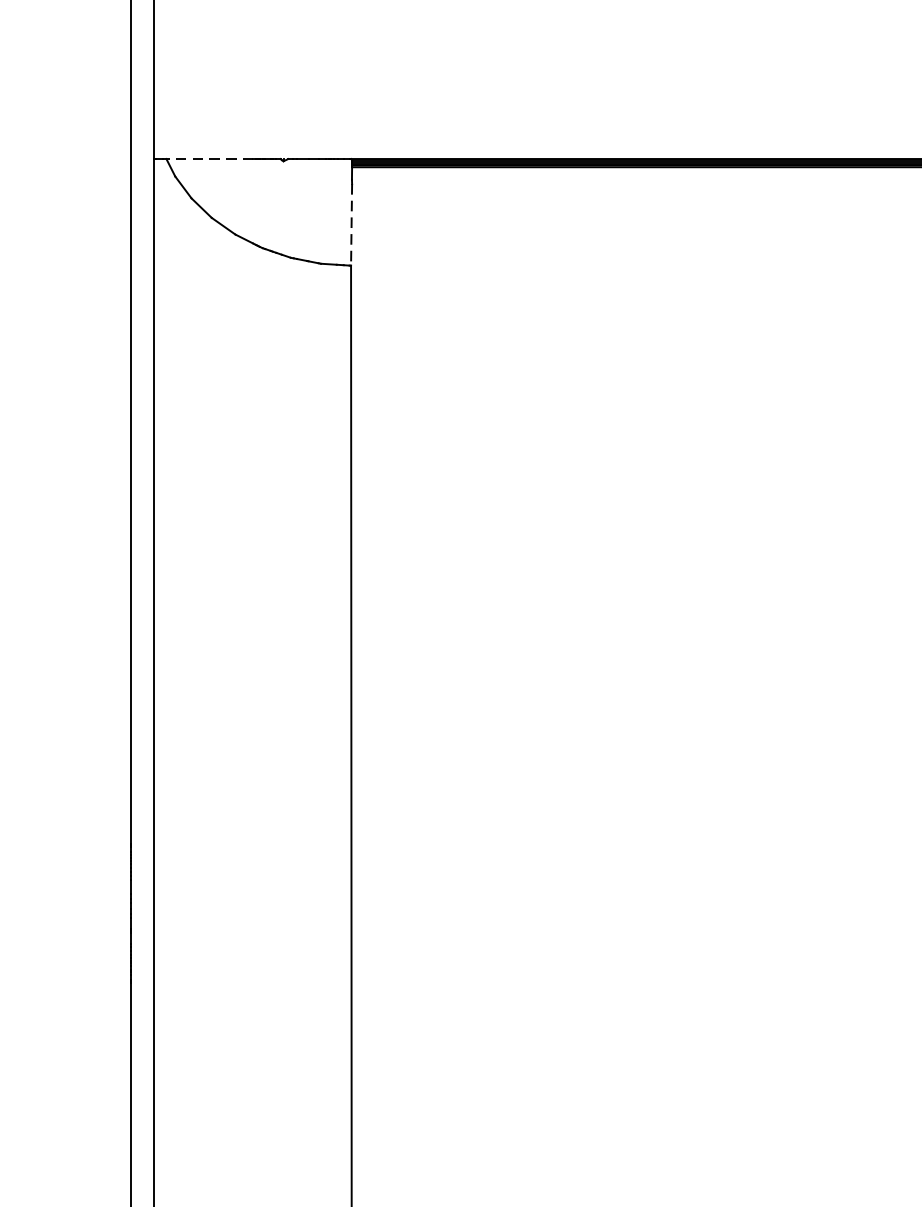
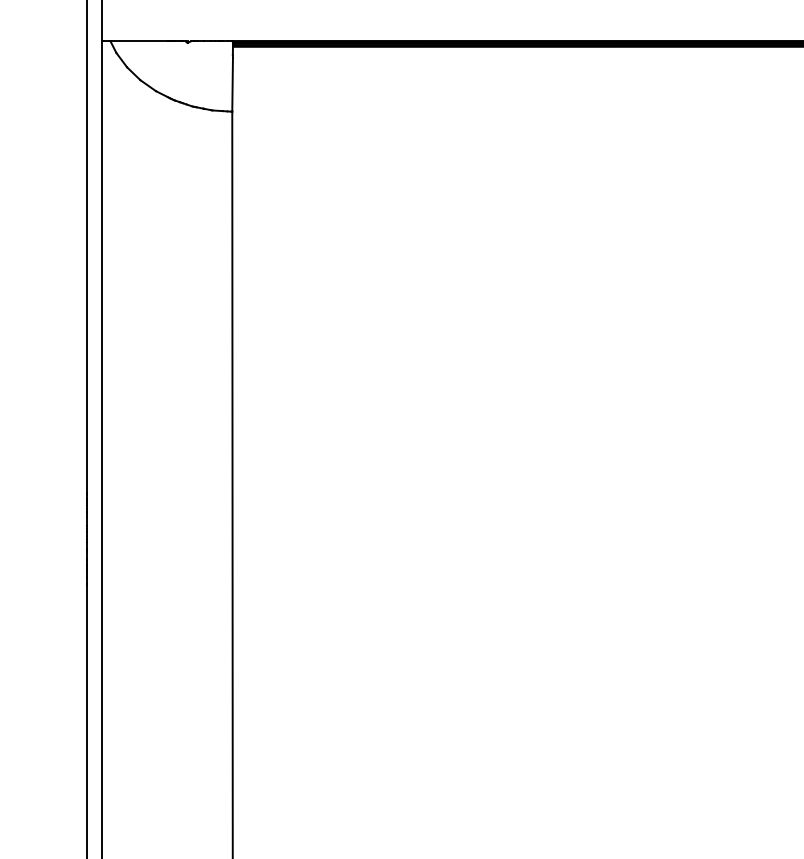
line: (210, 159) -> (139, 41), dashed -> solid
line: (351, 224) -> (232, 84), dashed -> solid

